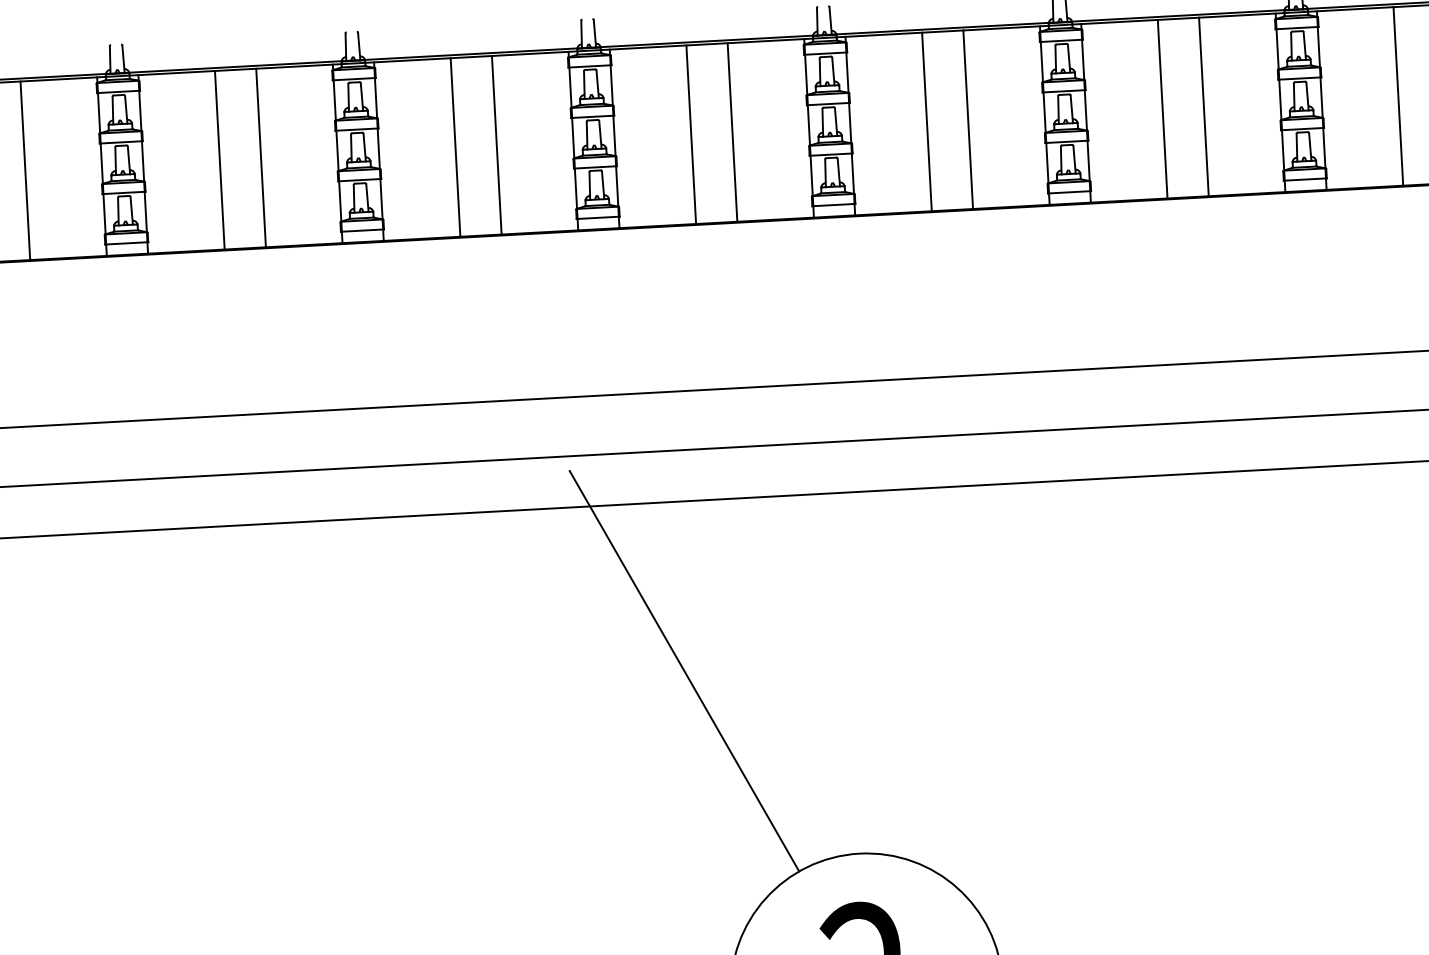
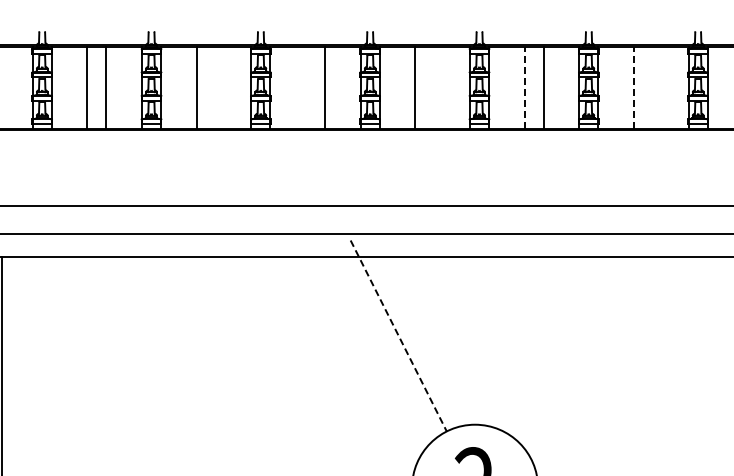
line: (1204, 105) -> (653, 87), removed
line: (1161, 108) -> (633, 87), solid -> dashed
line: (926, 120) -> (524, 87), solid -> dashed
line: (732, 131) -> (434, 87), removed
line: (454, 146) -> (305, 87), removed
line: (260, 156) -> (215, 87), removed
line: (683, 670) -> (398, 335), solid -> dashed

